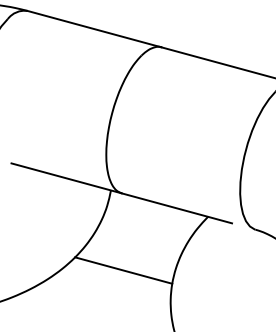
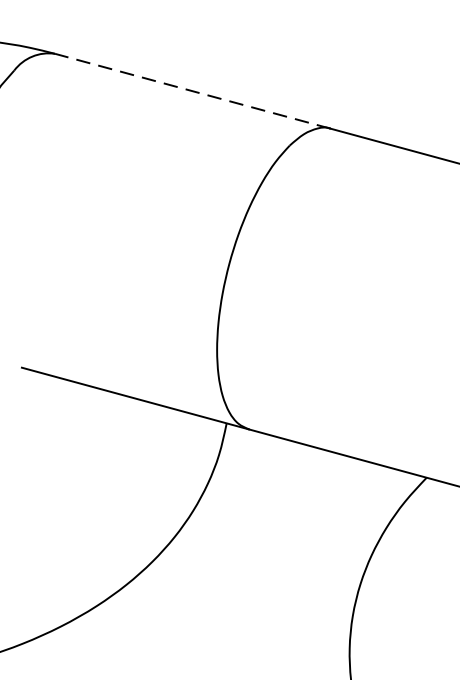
line: (94, 29) -> (192, 91), solid -> dashed
line: (123, 270) -> (252, 588), removed

